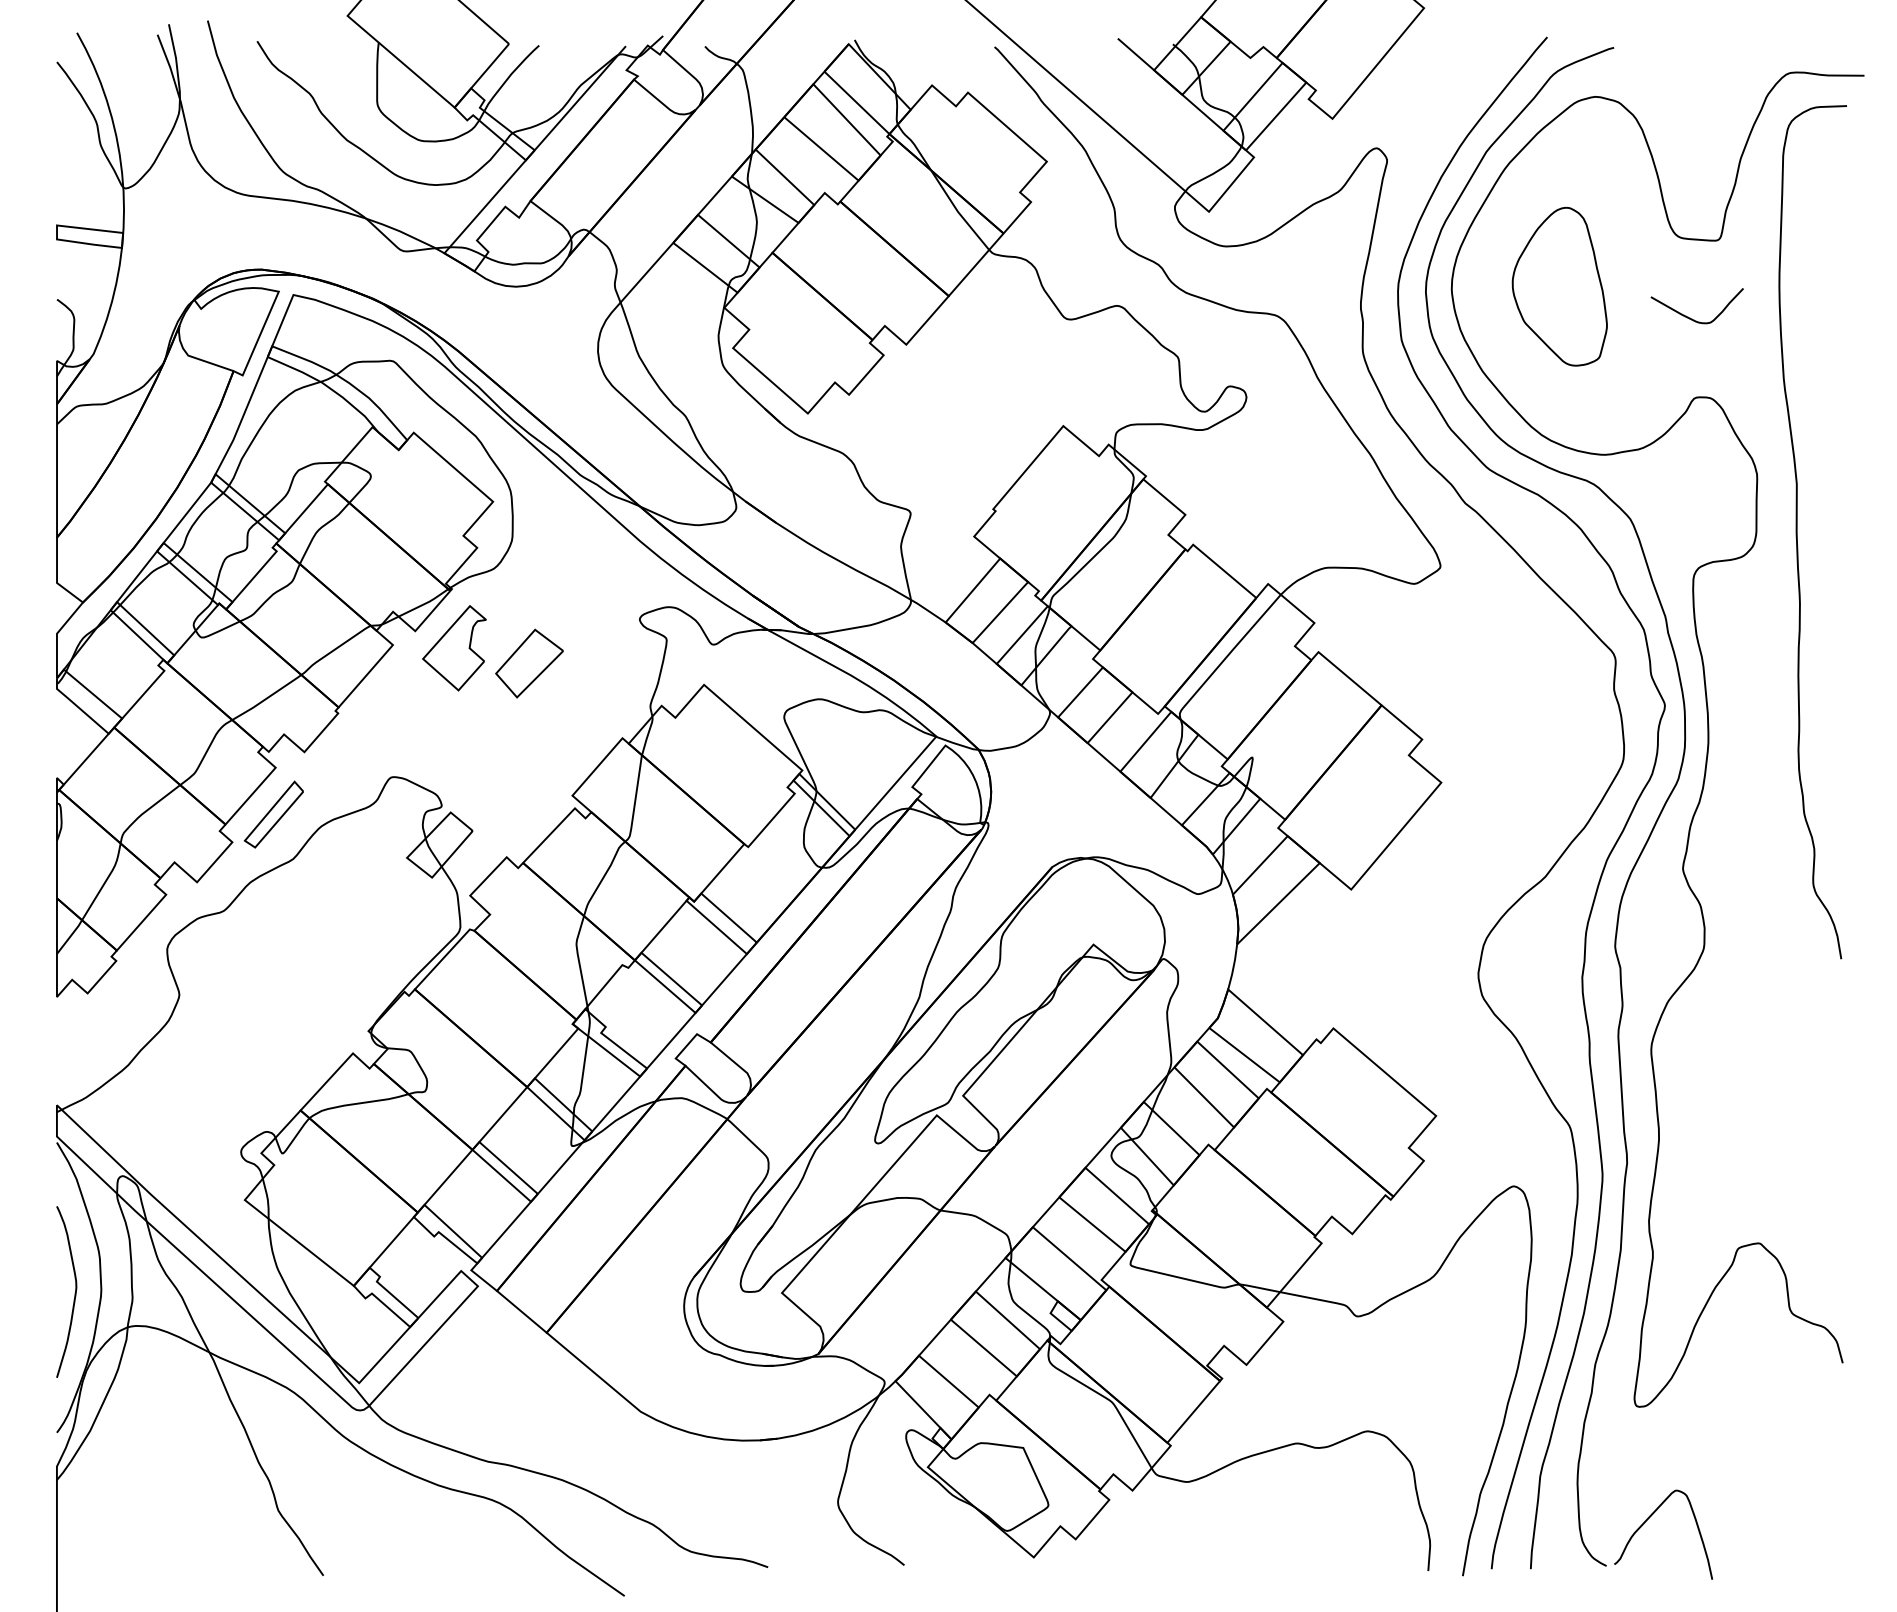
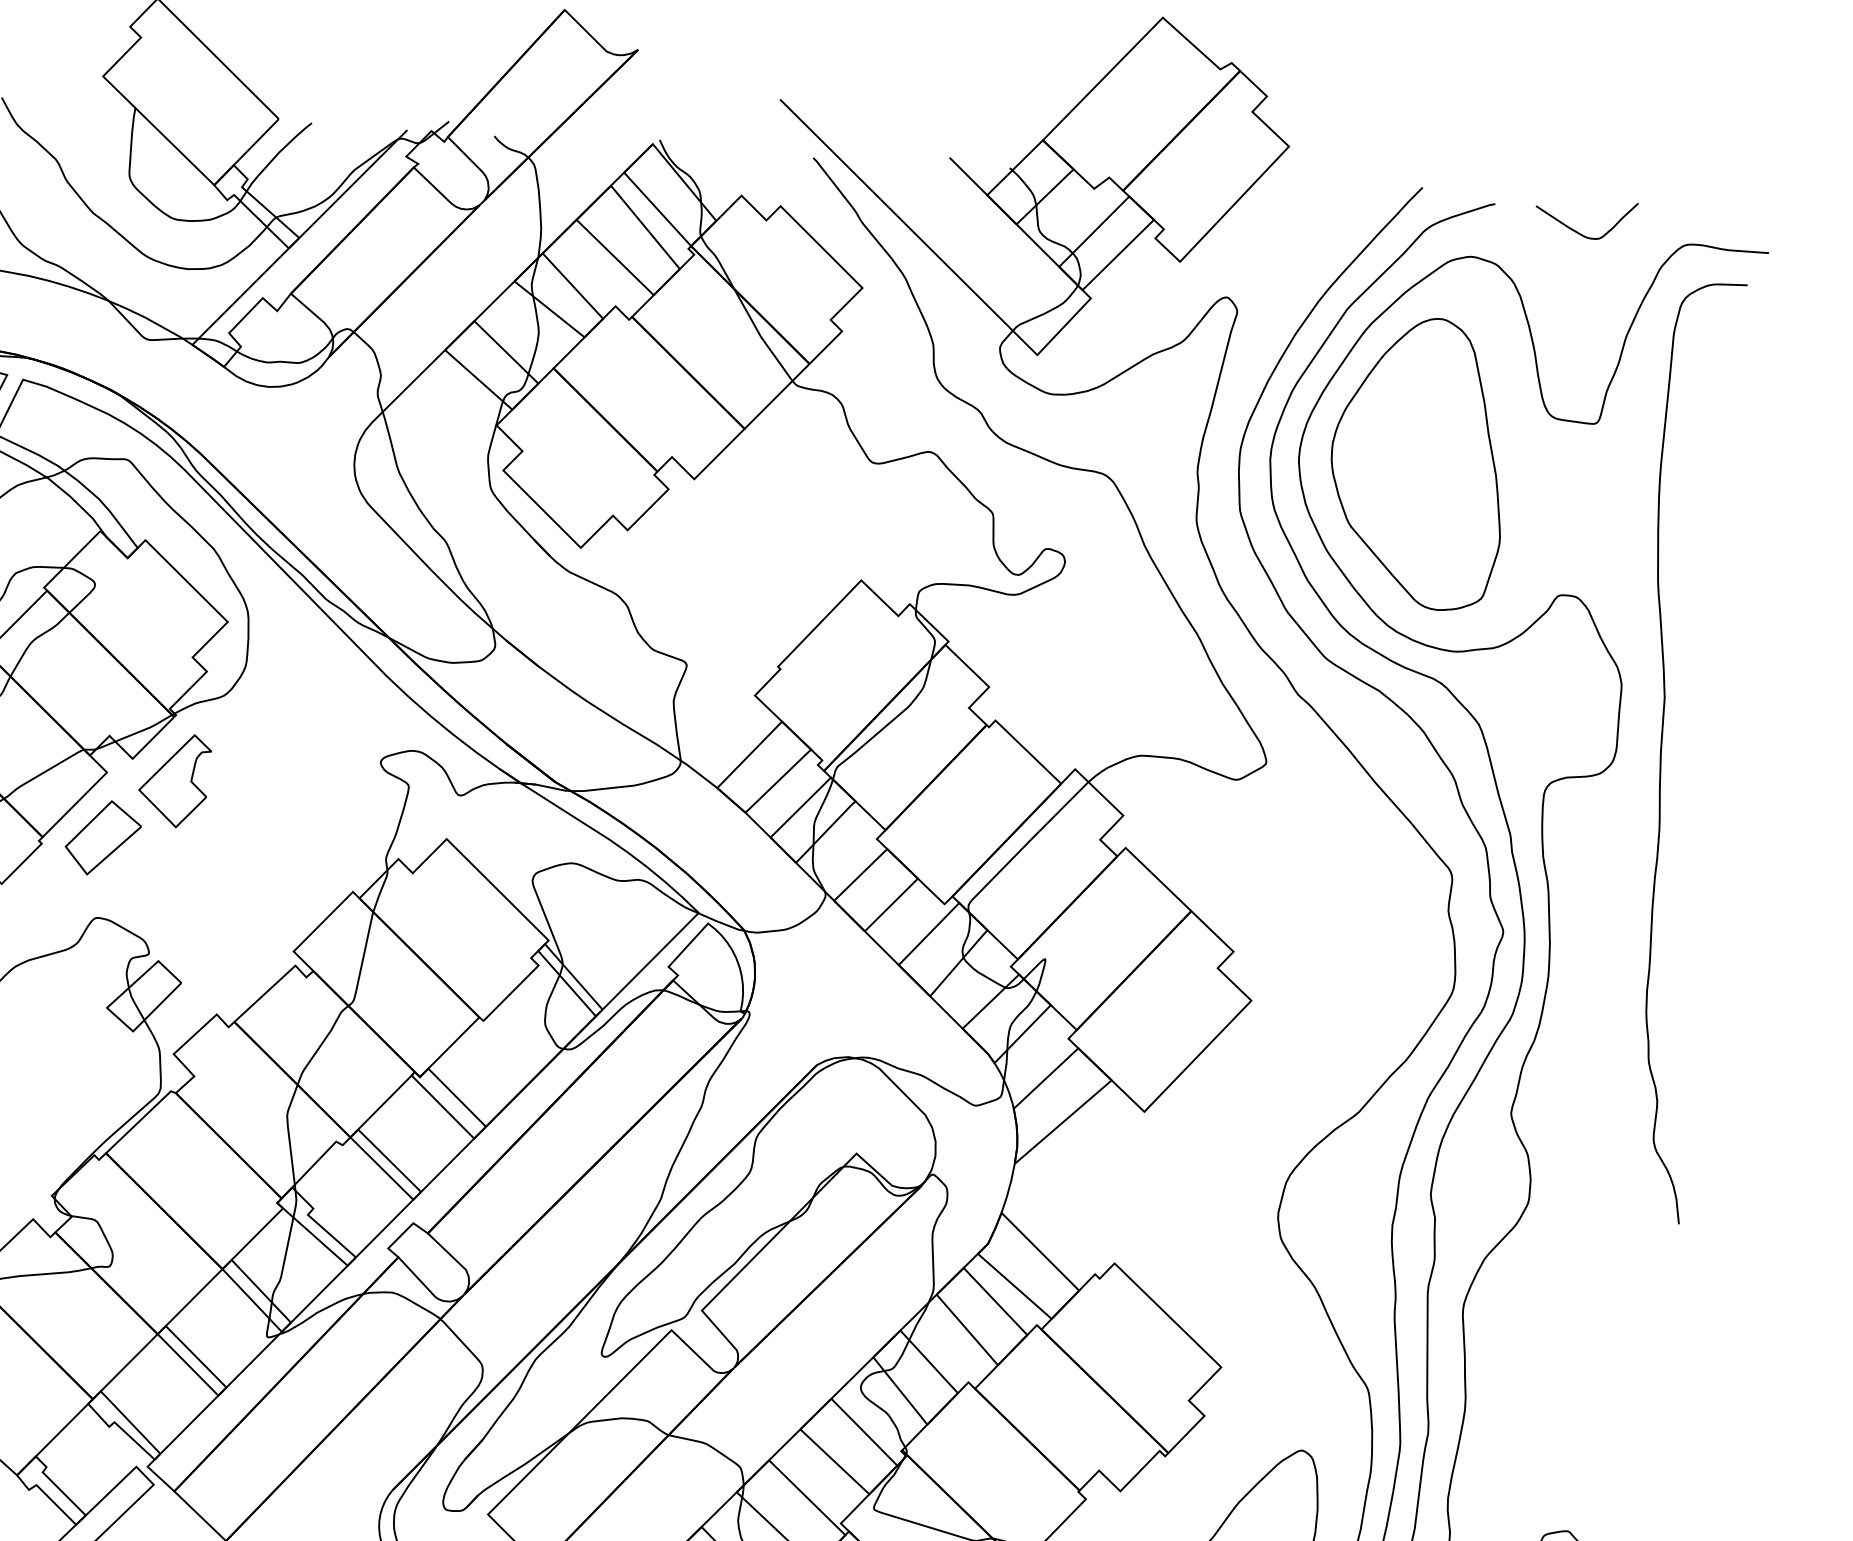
part: (1559, 286) -> (1417, 462), size x1.67
curve: (1690, 317) -> (1578, 231), moved
part: (529, 663) -> (103, 837), moved

